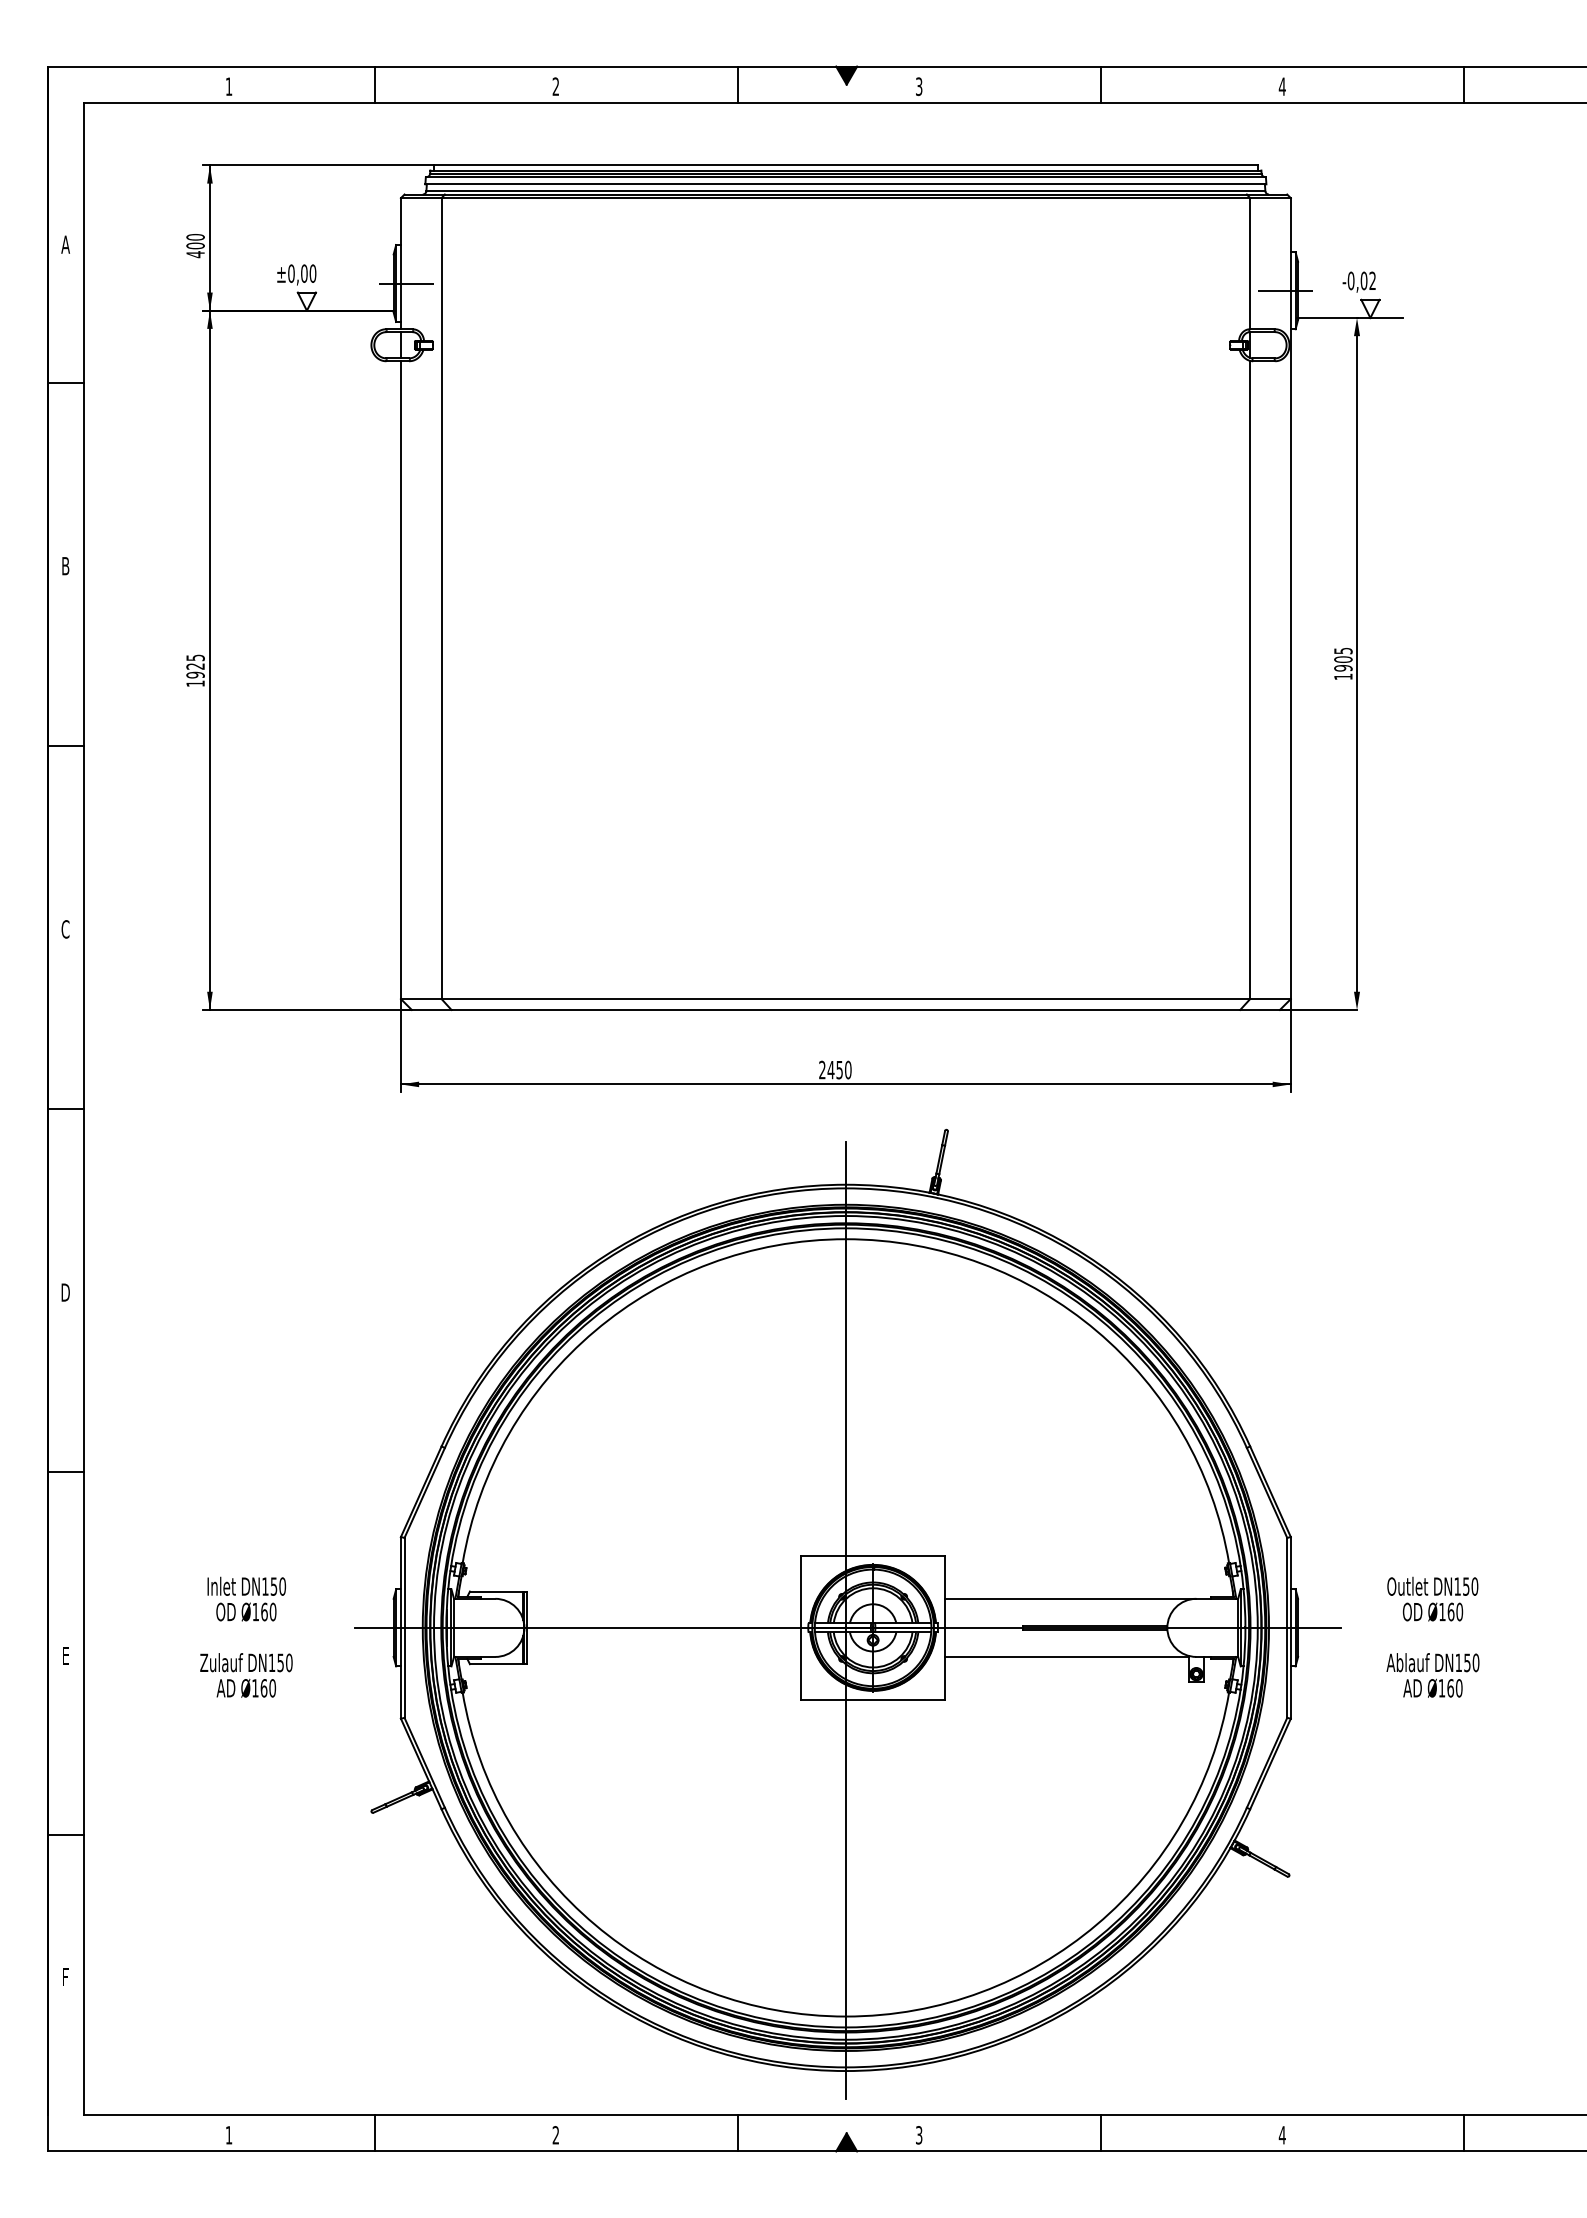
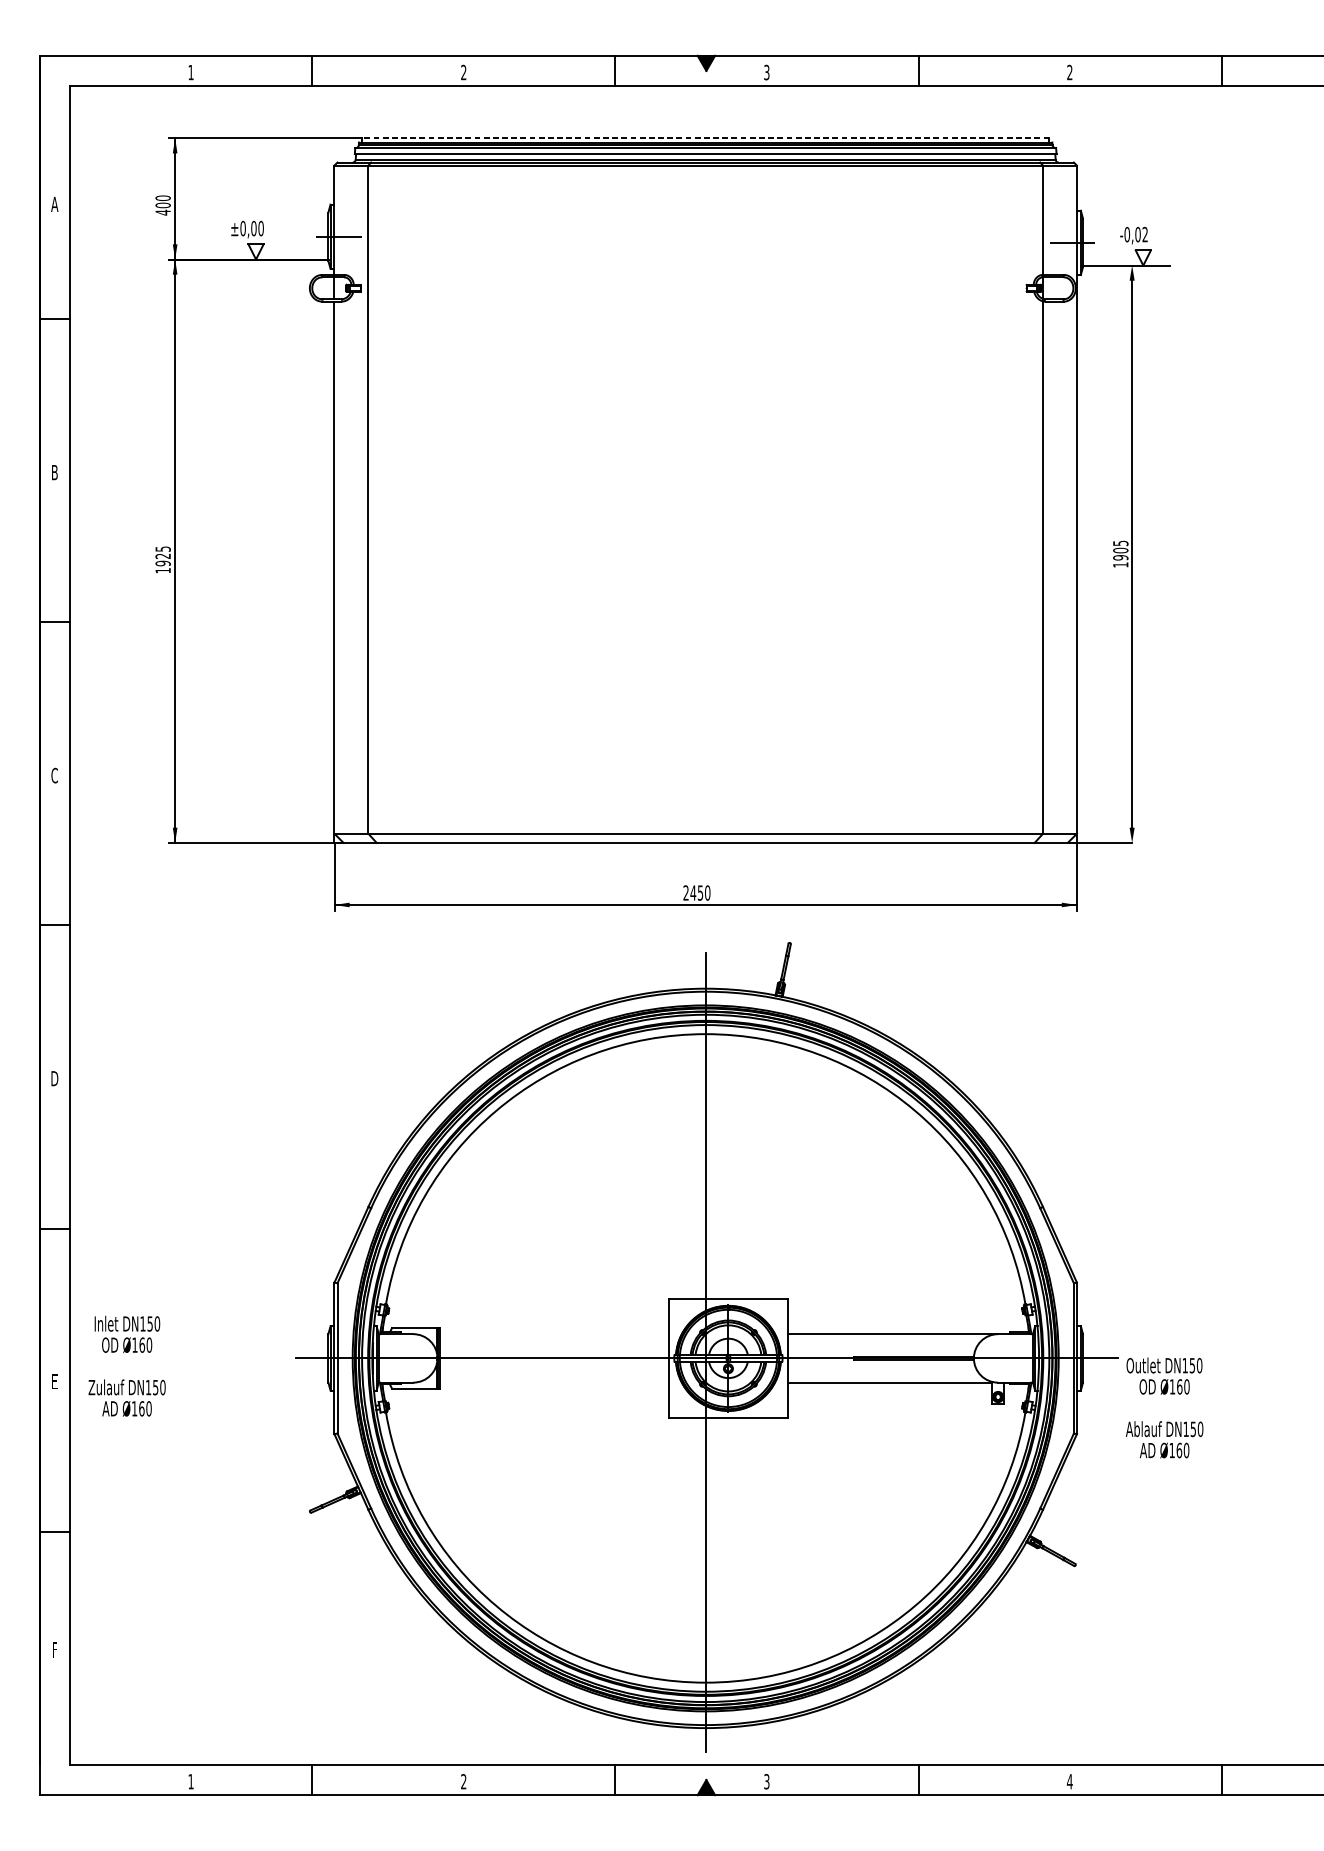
text: (1281, 86) -> (1069, 72), 4 -> 2
line: (845, 165) -> (705, 138), solid -> dashed
text: (246, 1636) -> (127, 1365), moved
text: (1432, 1636) -> (1164, 1407), moved

